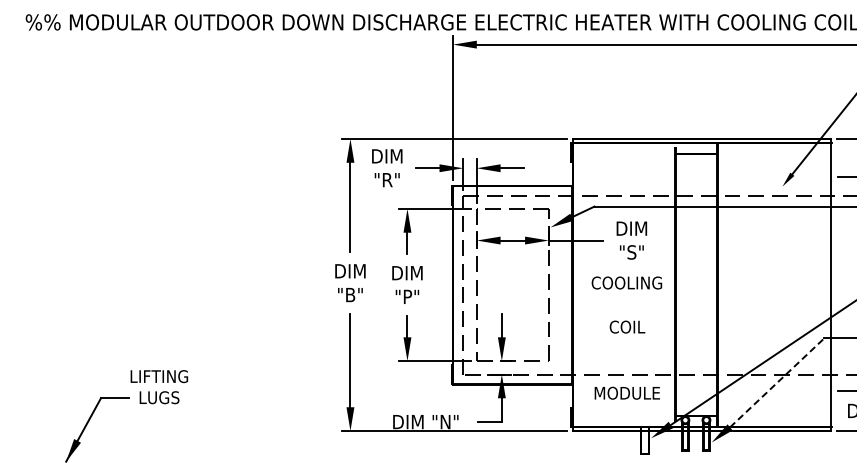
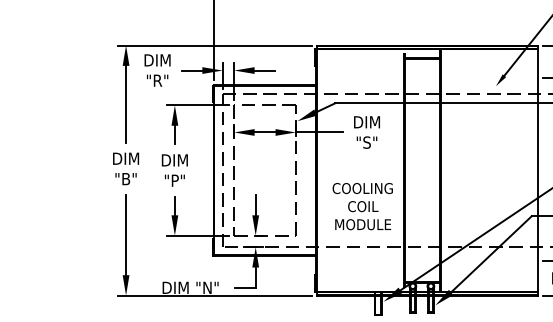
text: (626, 282) -> (362, 188), moved
line: (777, 382) -> (491, 254), dashed -> solid
text: (626, 392) -> (362, 224), moved

